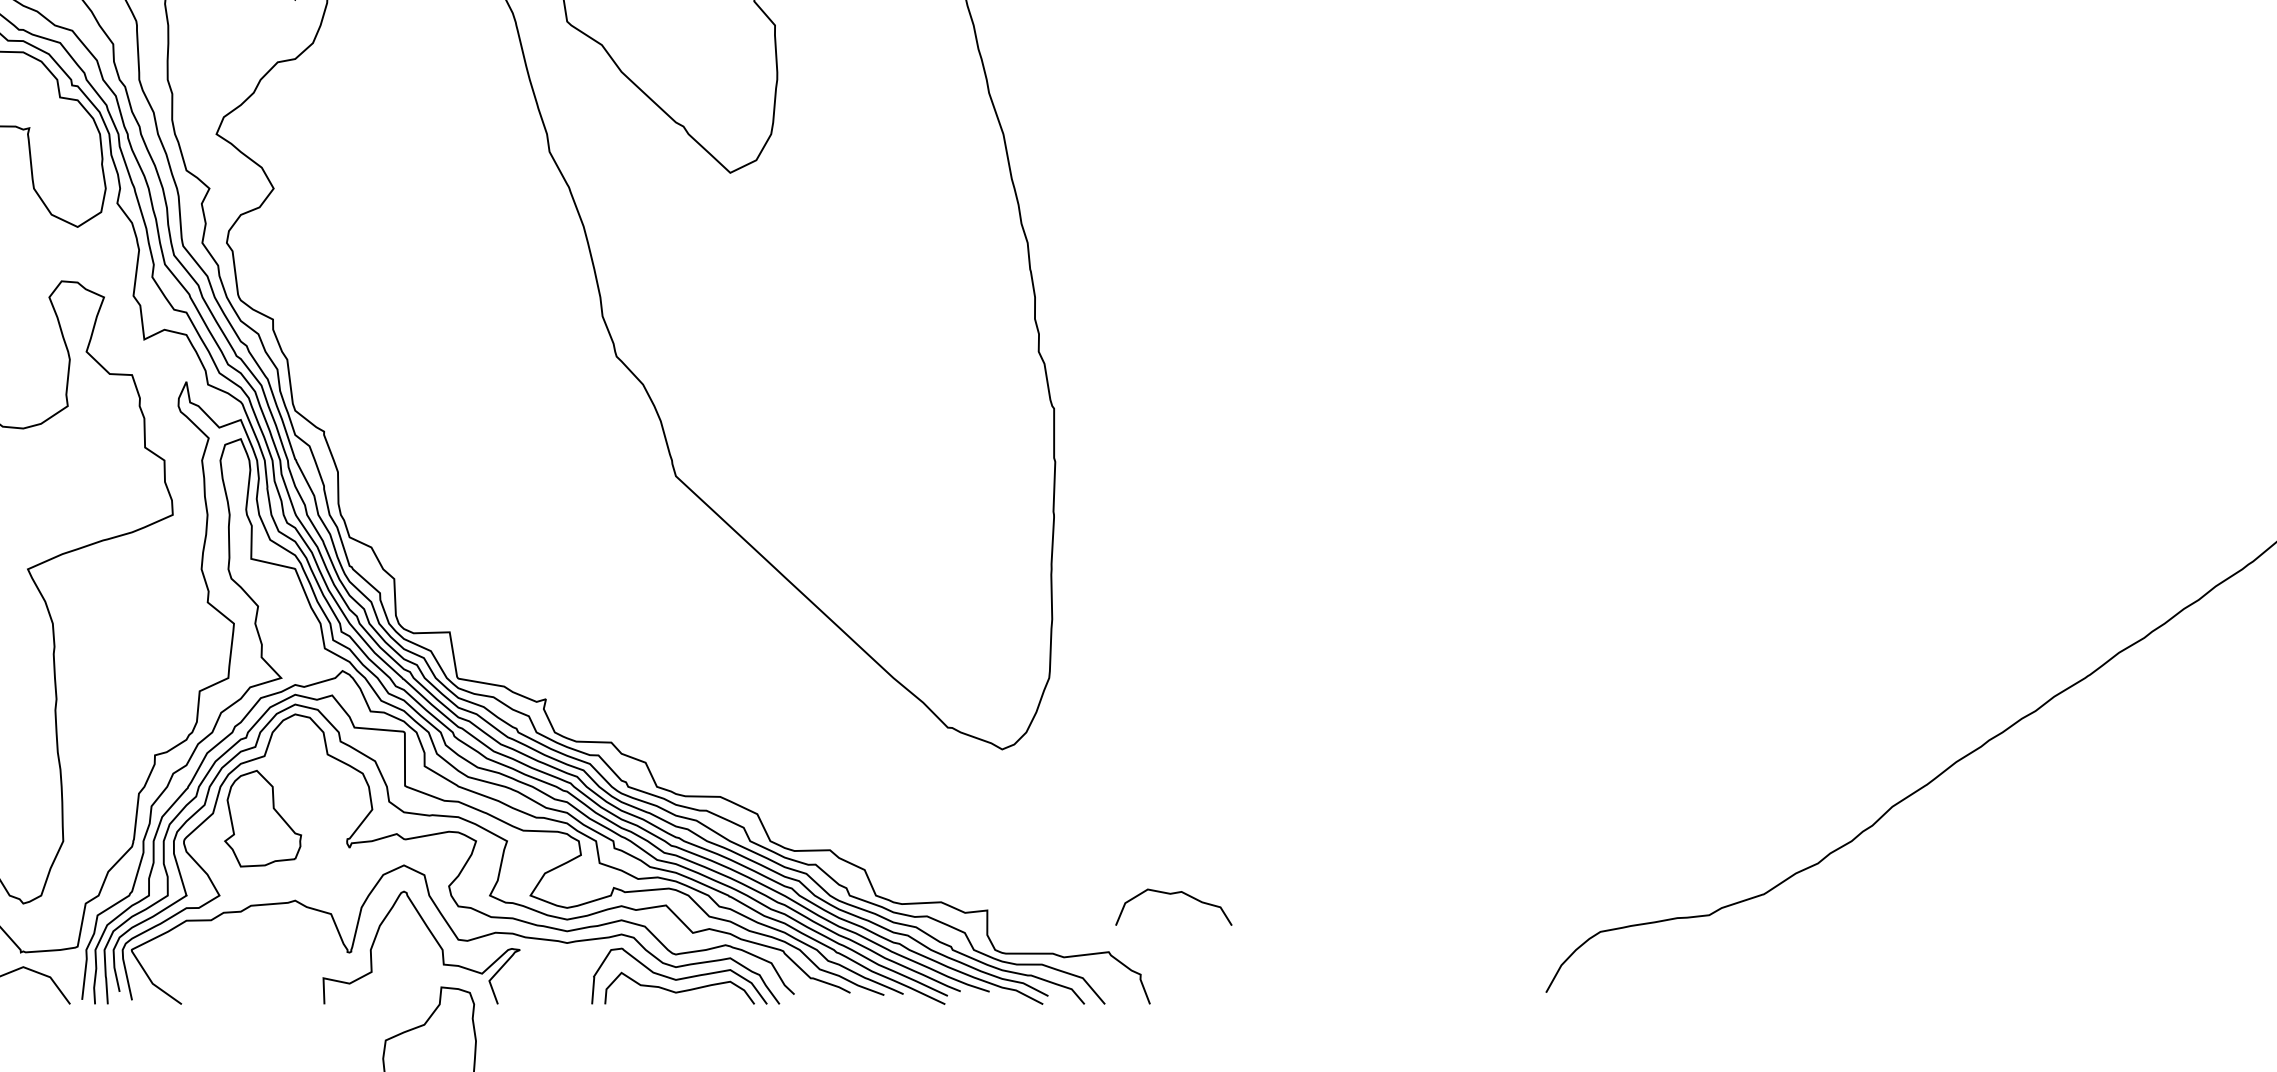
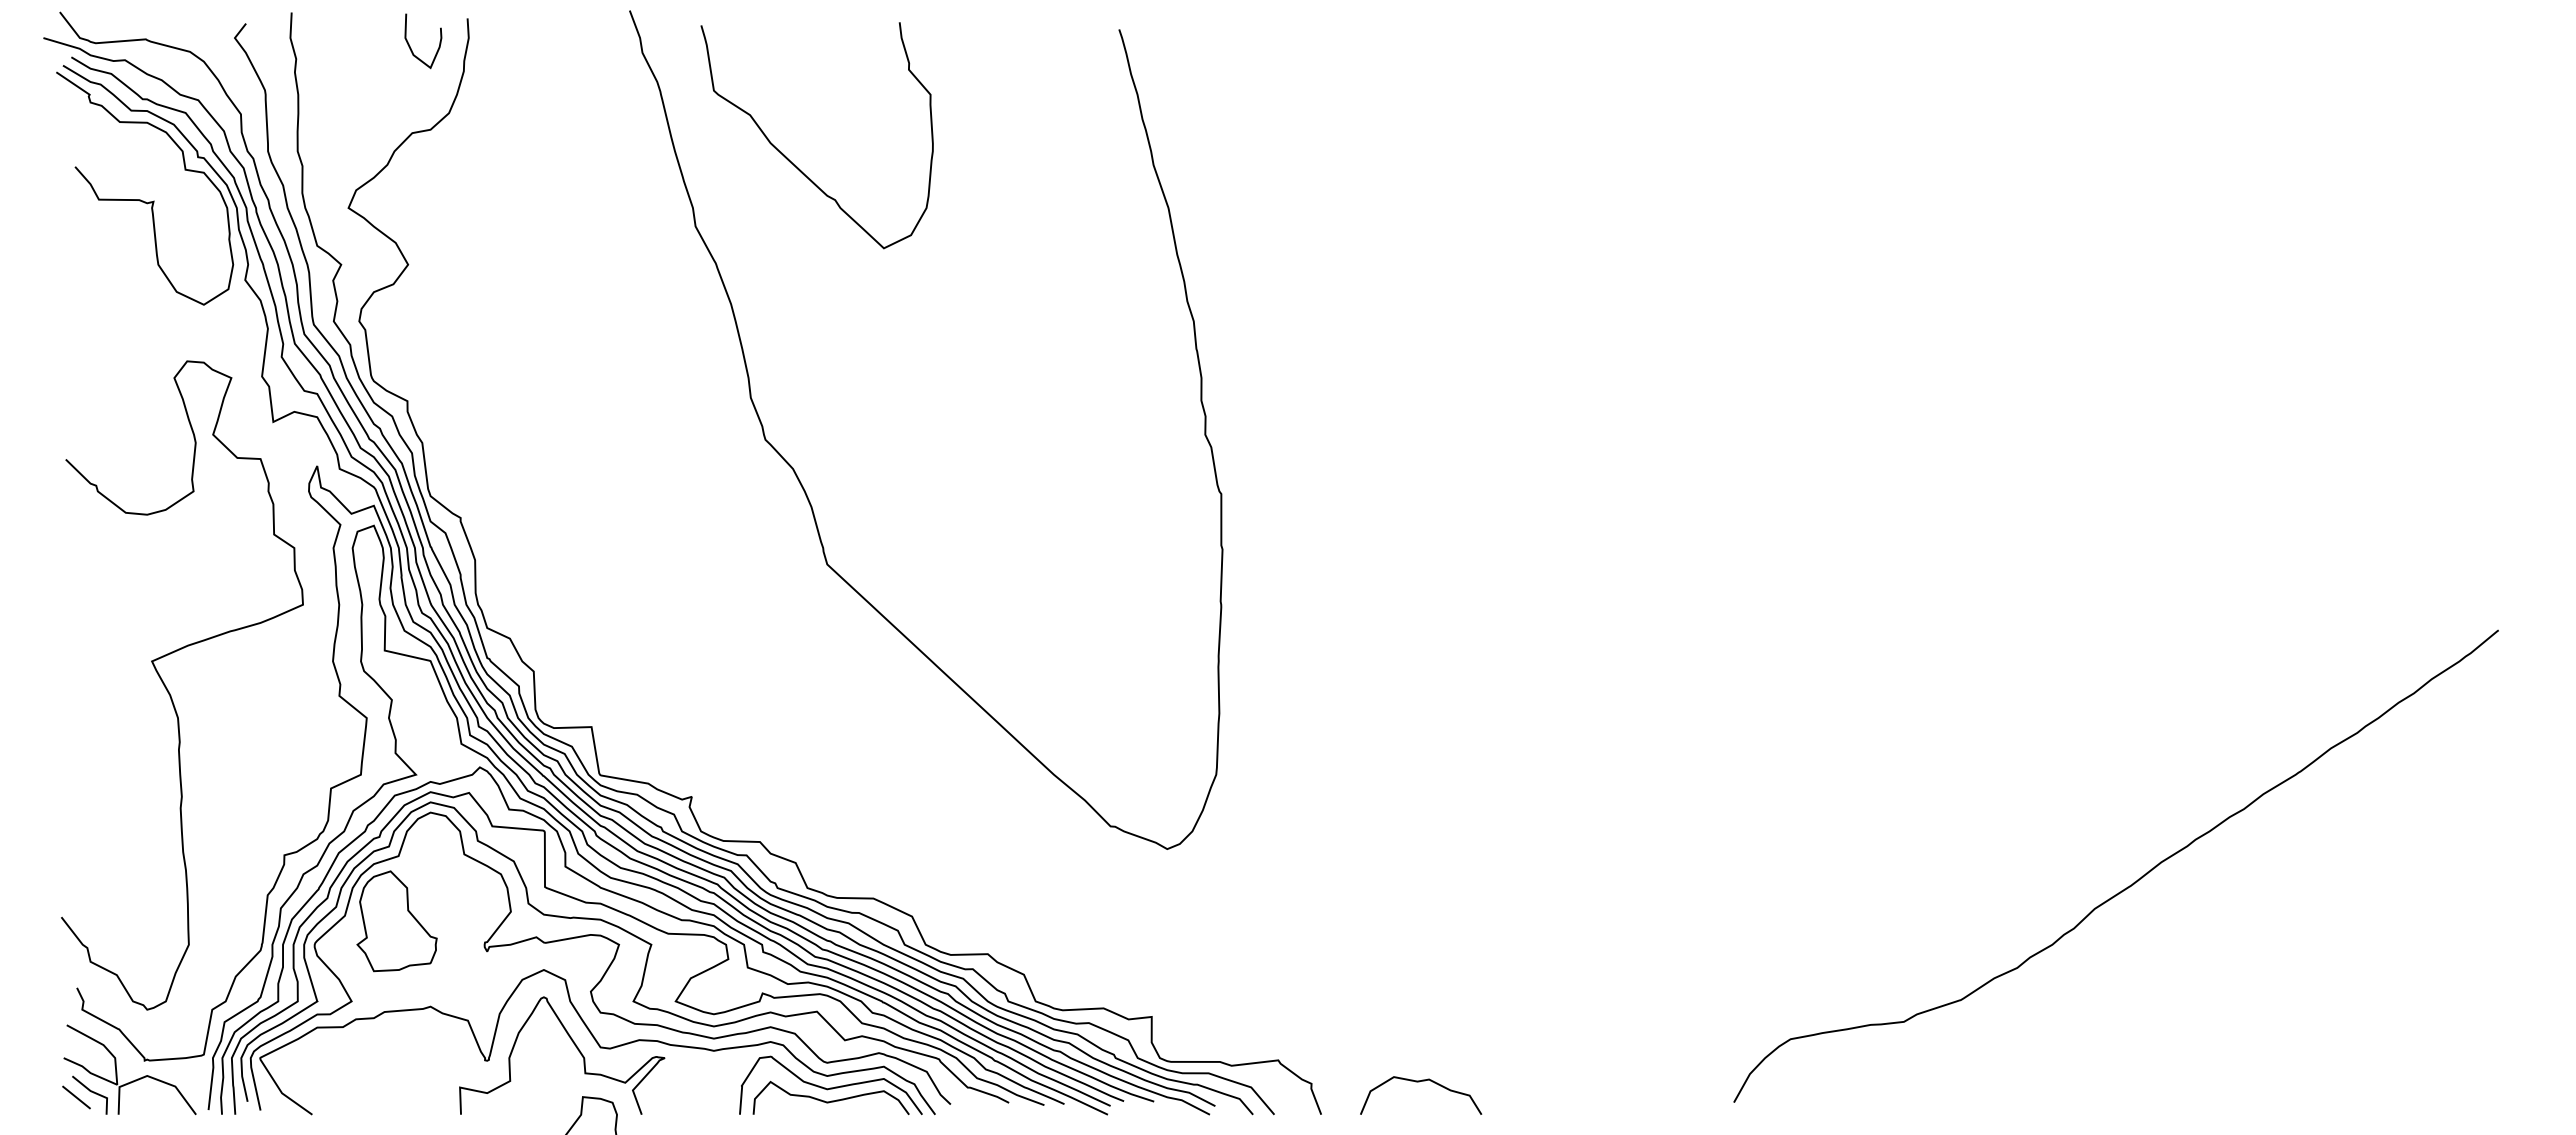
curve: (1172, 894) -> (1419, 1082), moved

